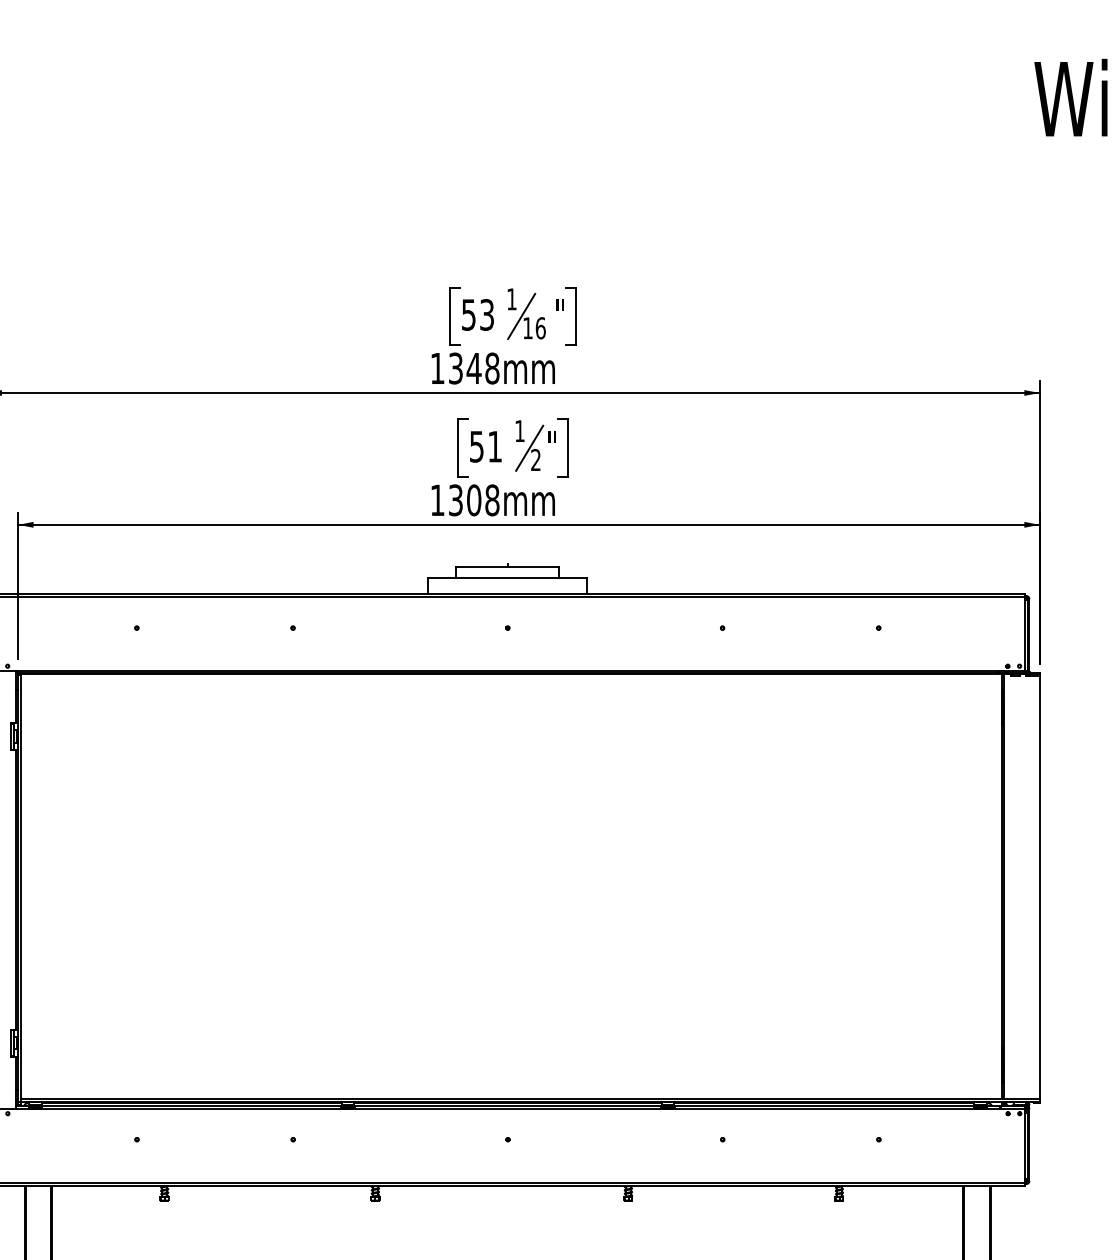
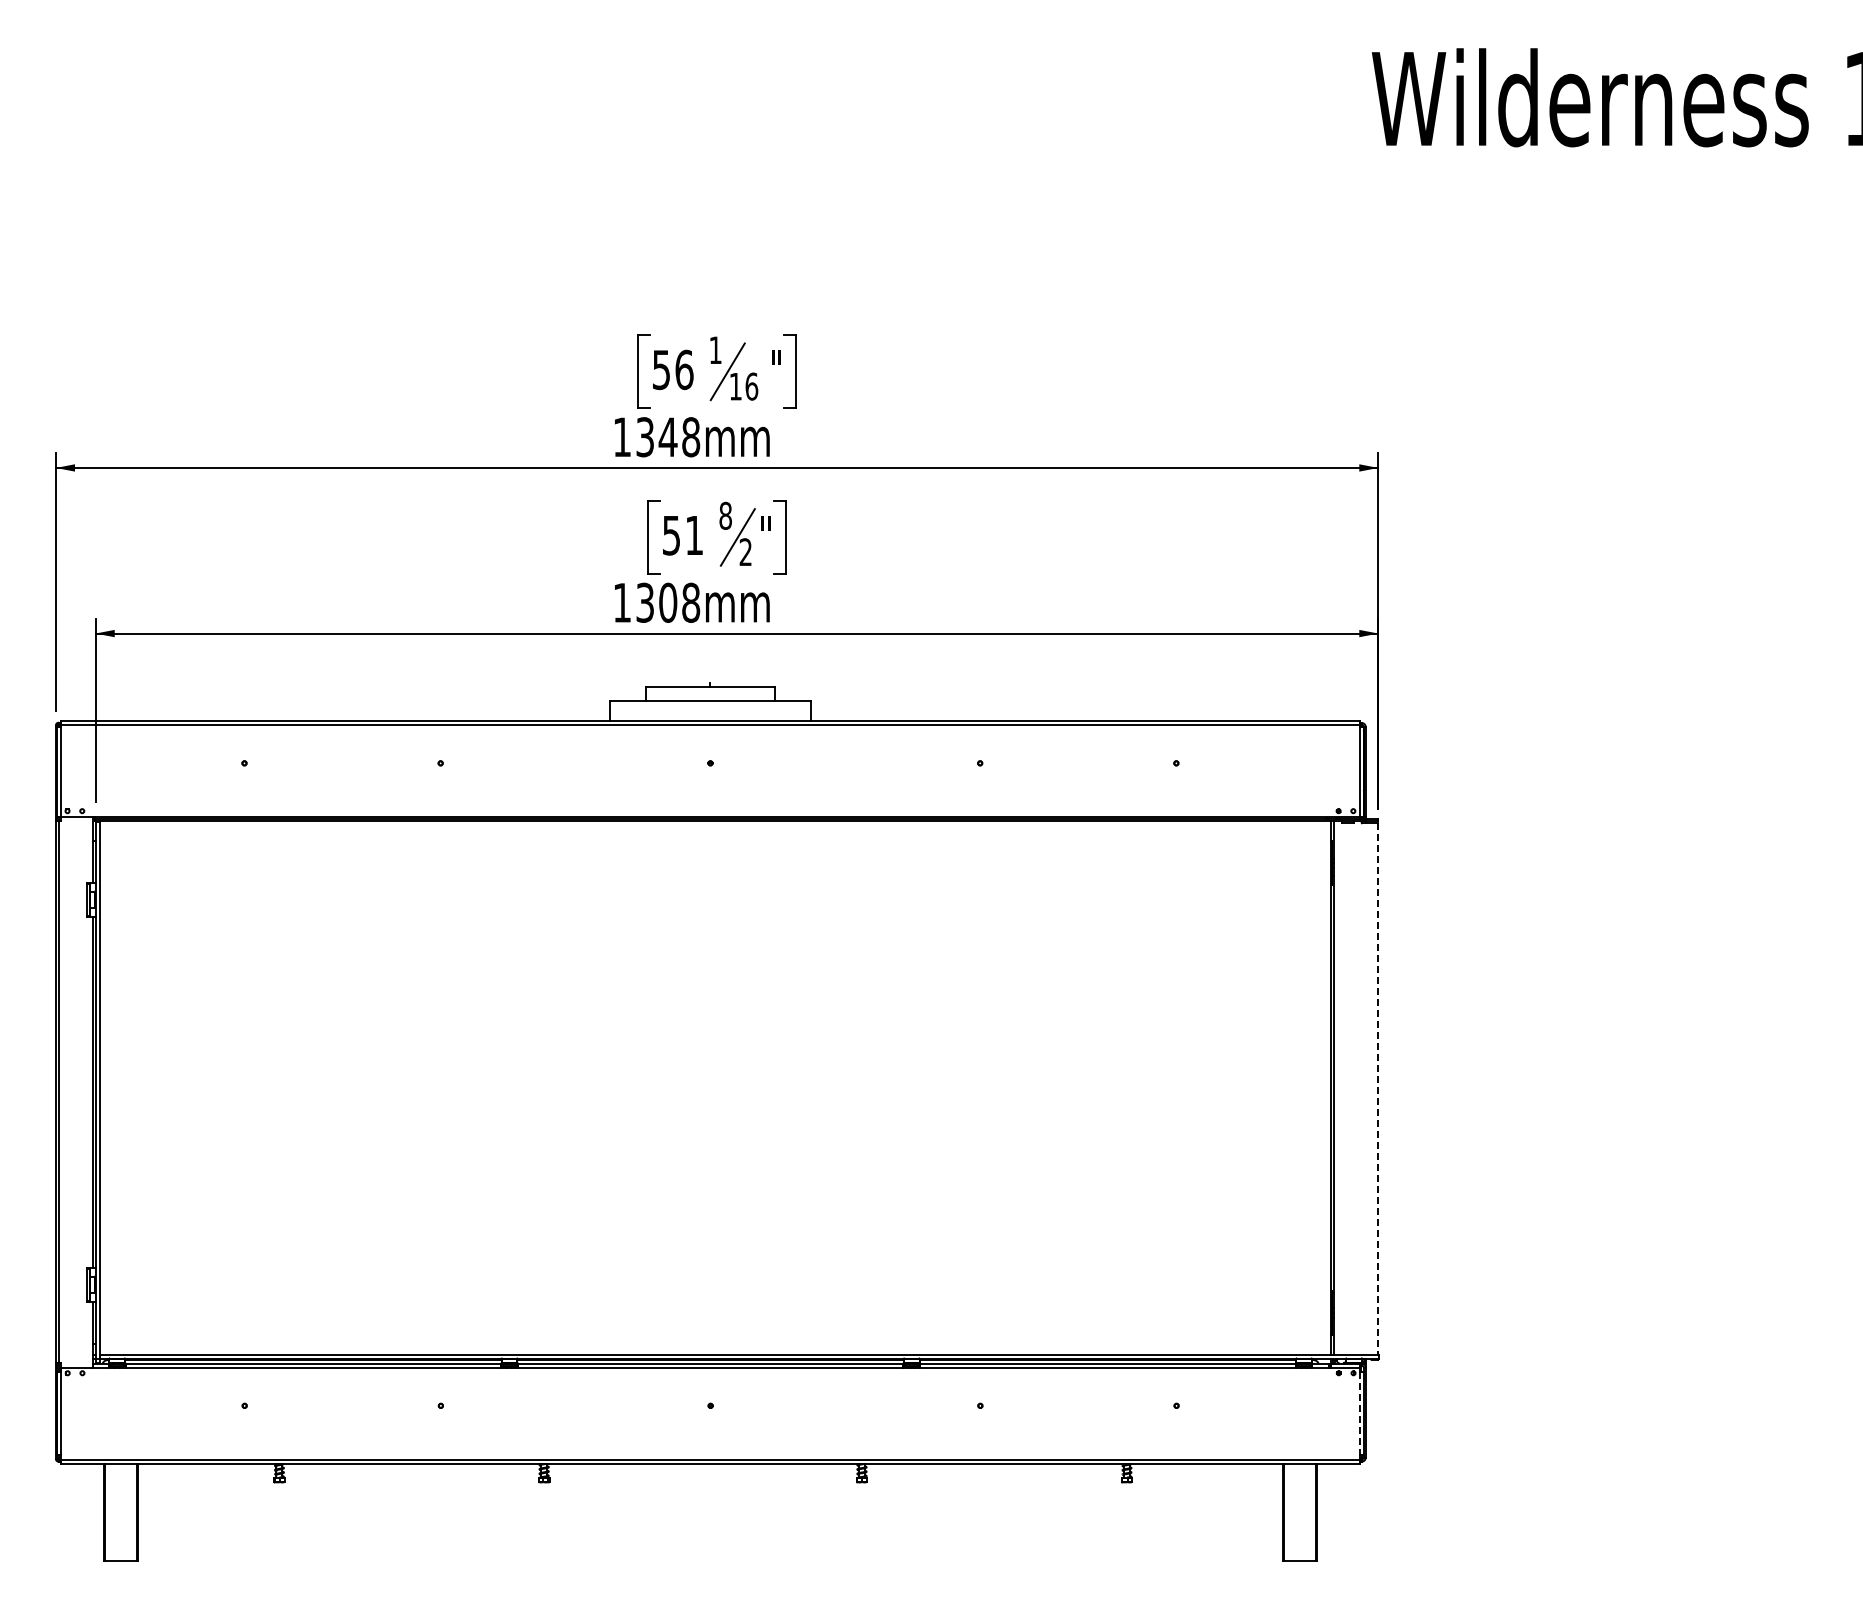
text: (487, 314) -> (684, 369), 53 -> 56
text: (519, 430) -> (725, 515), 1 -> 8
line: (1039, 887) -> (1378, 1088), solid -> dashed
line: (1024, 1145) -> (1359, 1413), solid -> dashed

